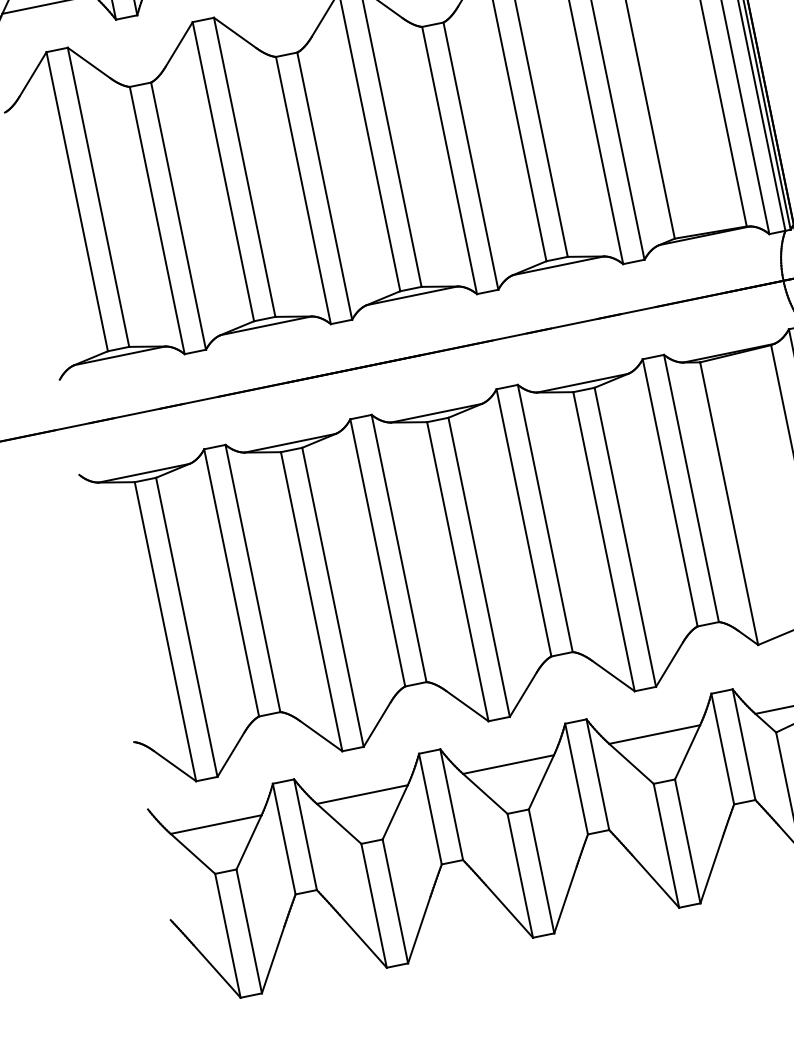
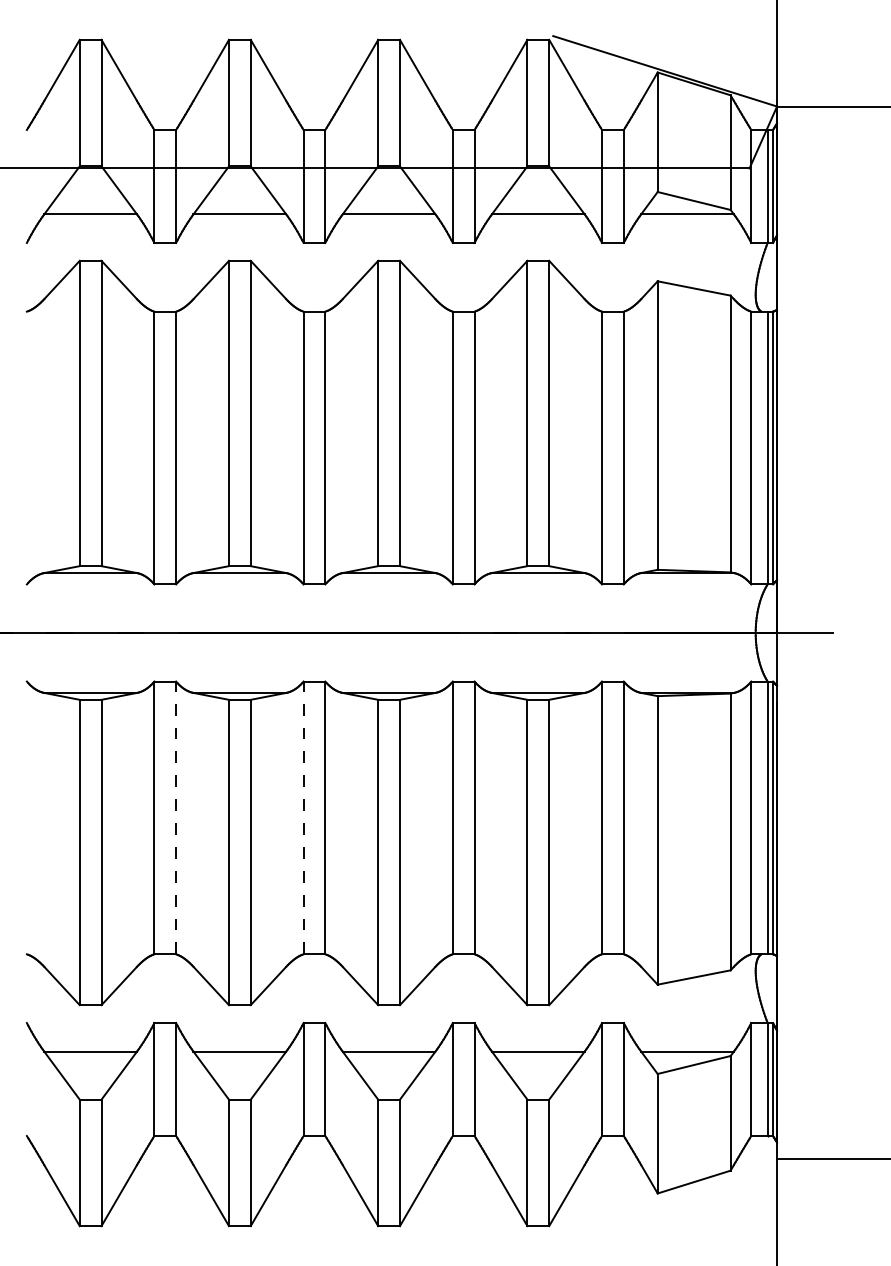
line: (377, 552) -> (303, 817), solid -> dashed
line: (253, 578) -> (176, 817), solid -> dashed

